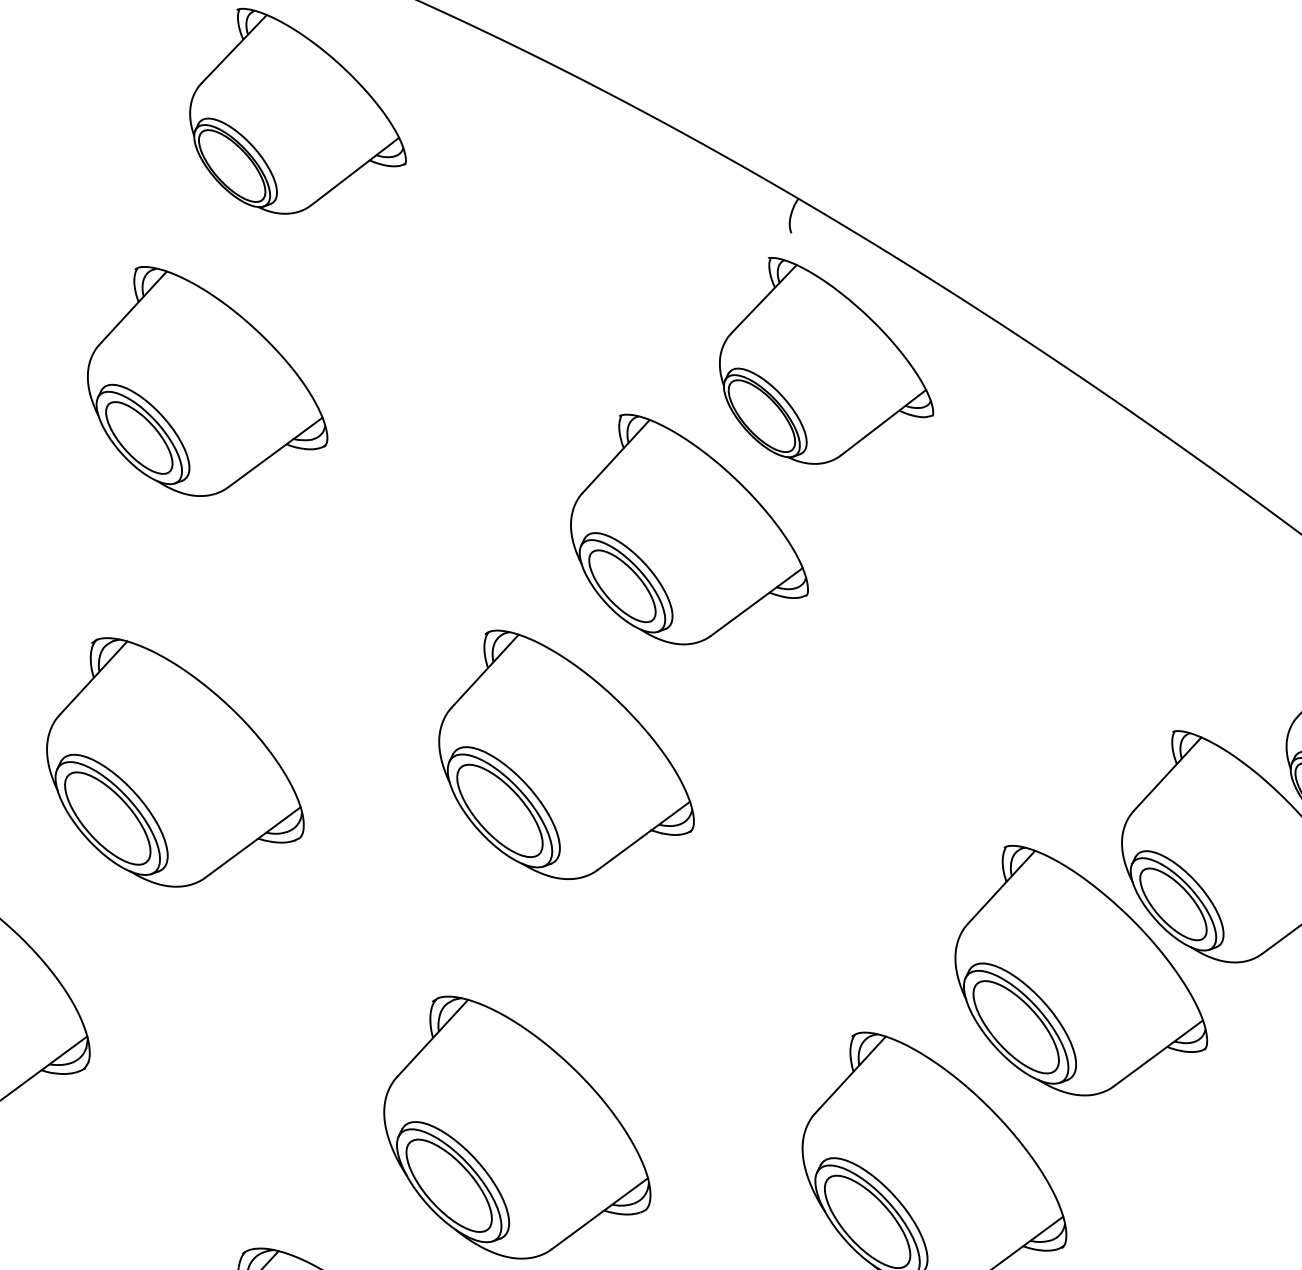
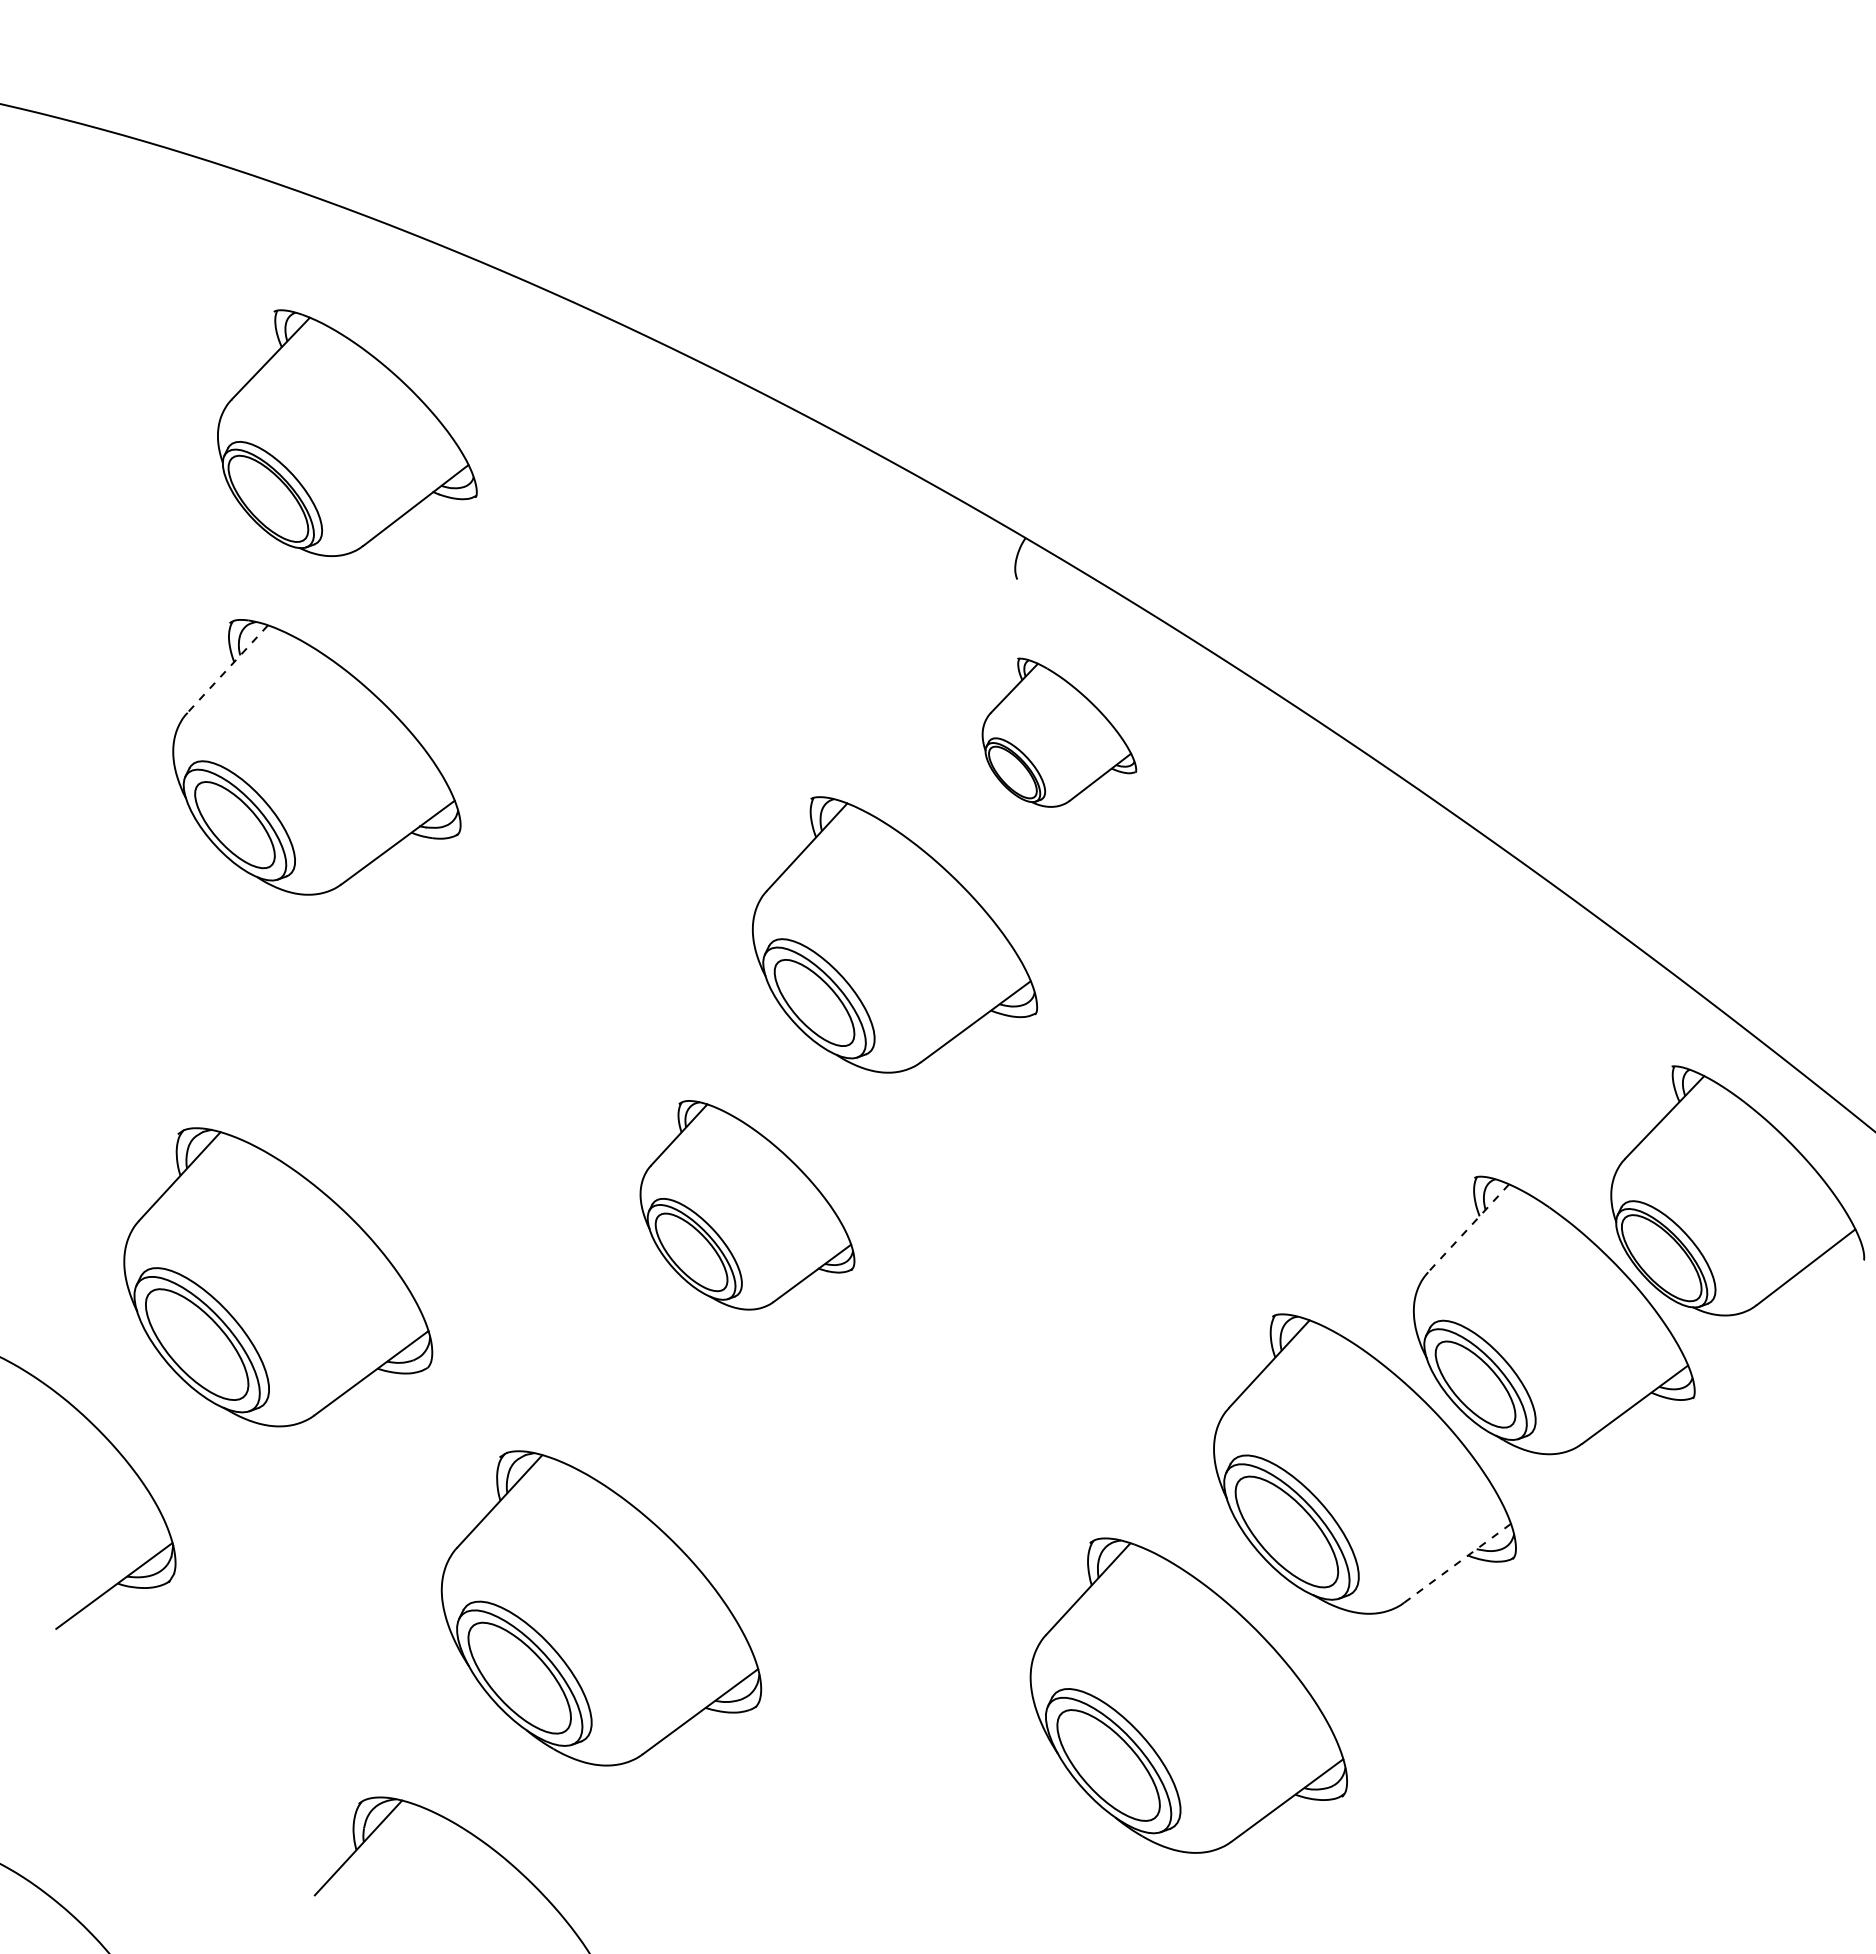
part: (298, 110) -> (347, 432), moved
line: (133, 308) -> (227, 669), solid -> dashed
part: (826, 360) -> (1059, 732), size x0.6
part: (566, 755) -> (747, 1205), size x0.7
part: (175, 762) -> (278, 1277), moved
line: (1167, 774) -> (1468, 1228), solid -> dashed
line: (1159, 1053) -> (1458, 1563), solid -> dashed
part: (517, 1127) -> (601, 1608), moved

